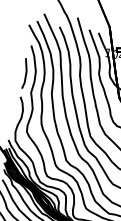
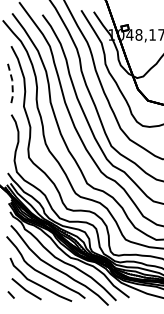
line: (26, 74) -> (12, 84), solid -> dashed

